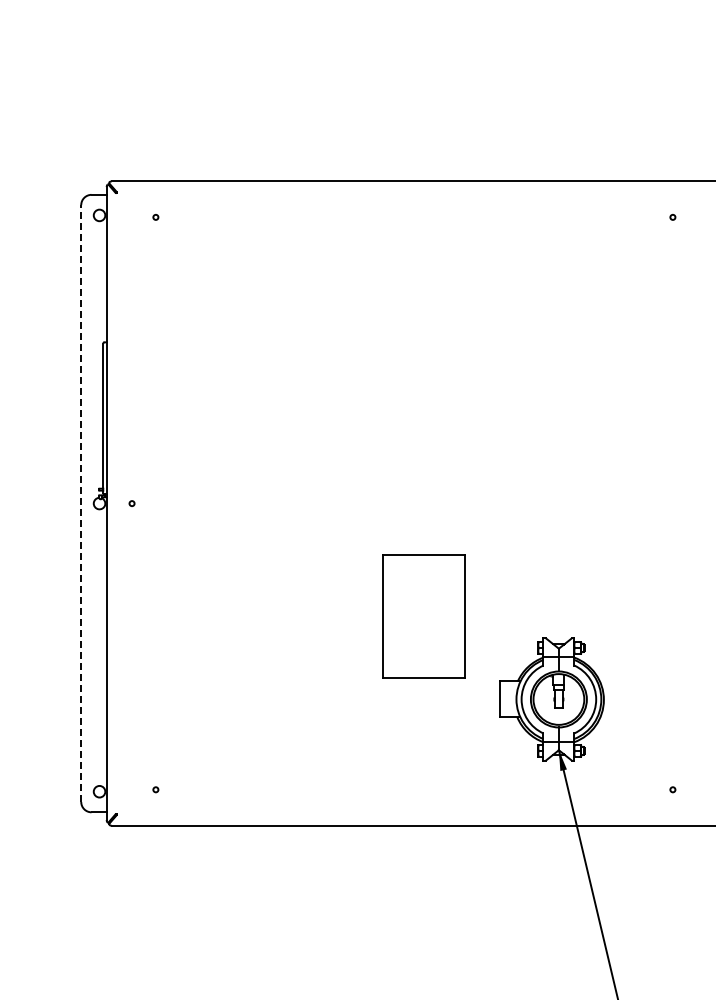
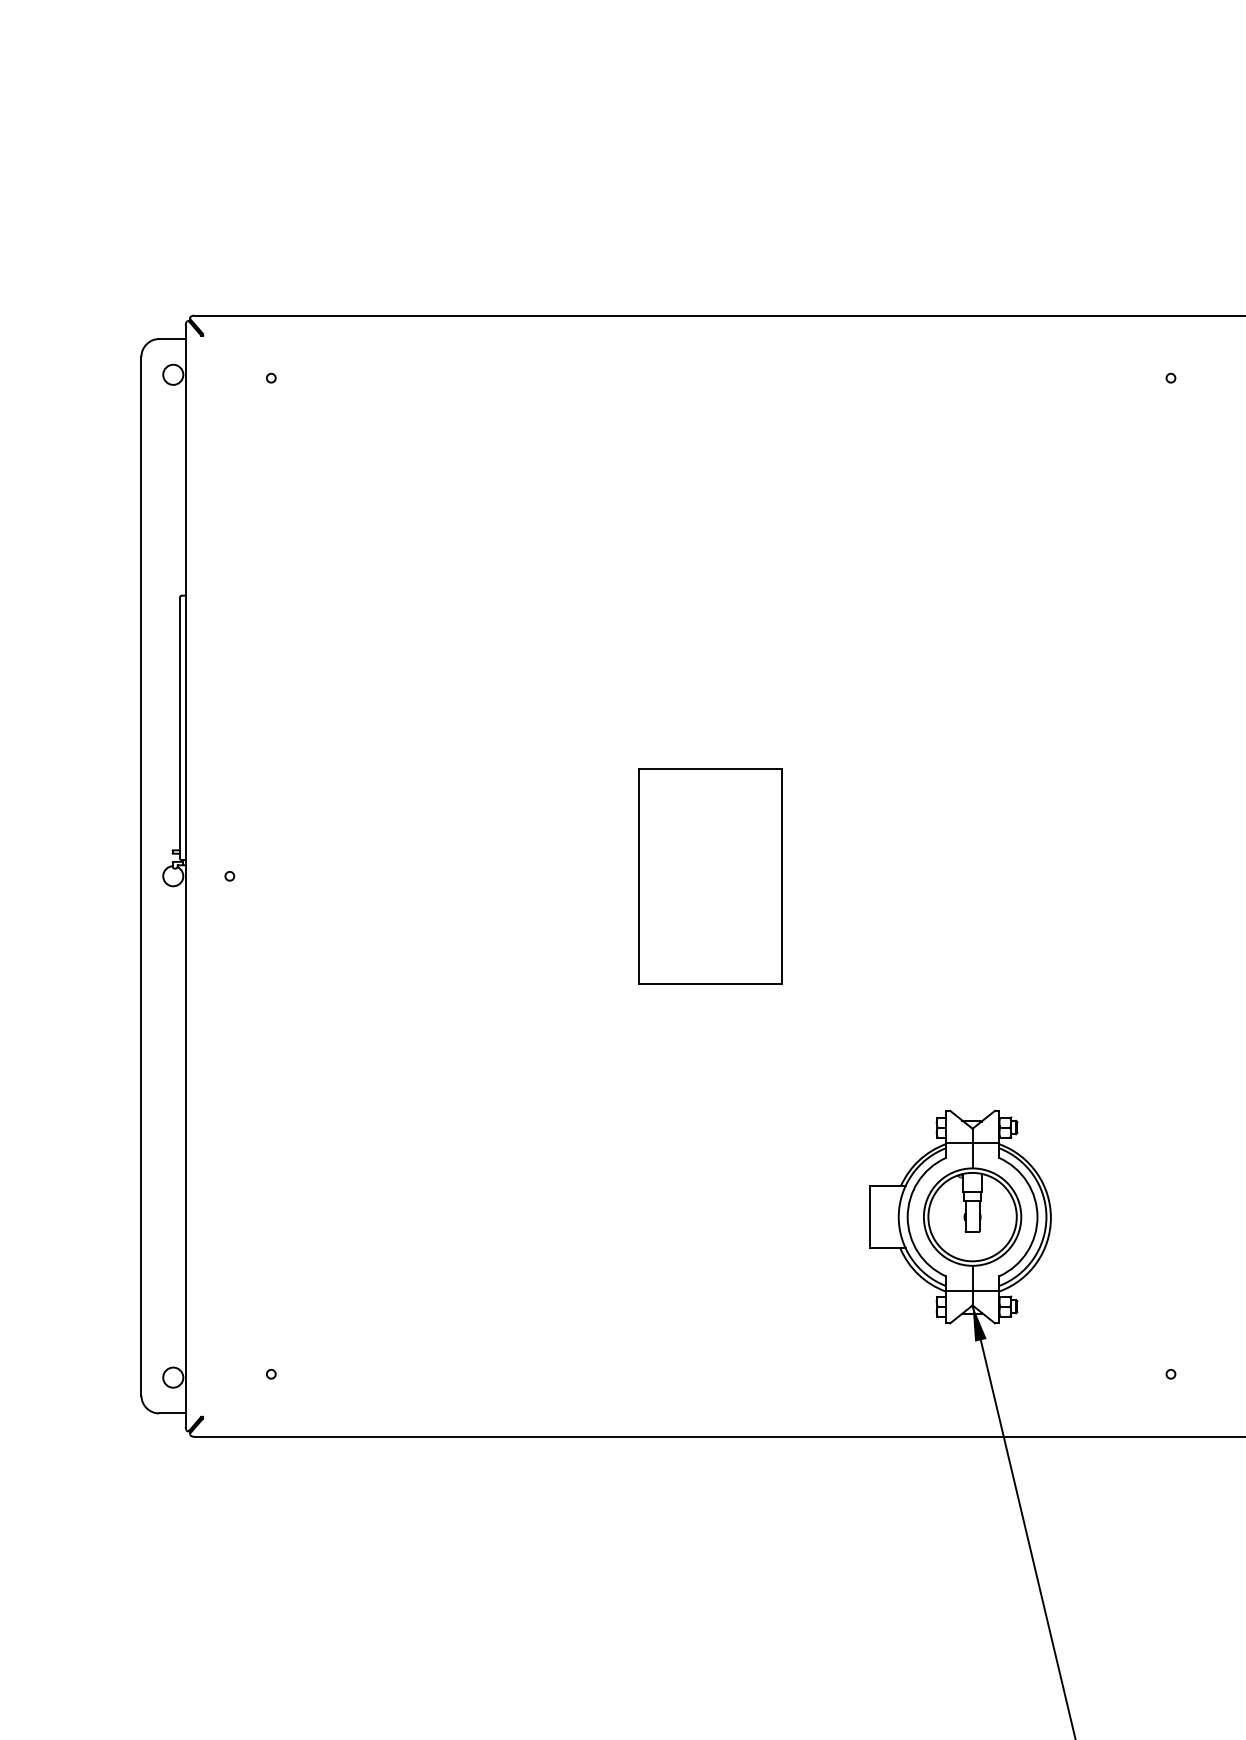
line: (81, 503) -> (141, 876), dashed -> solid
part: (423, 616) -> (709, 876), moved

